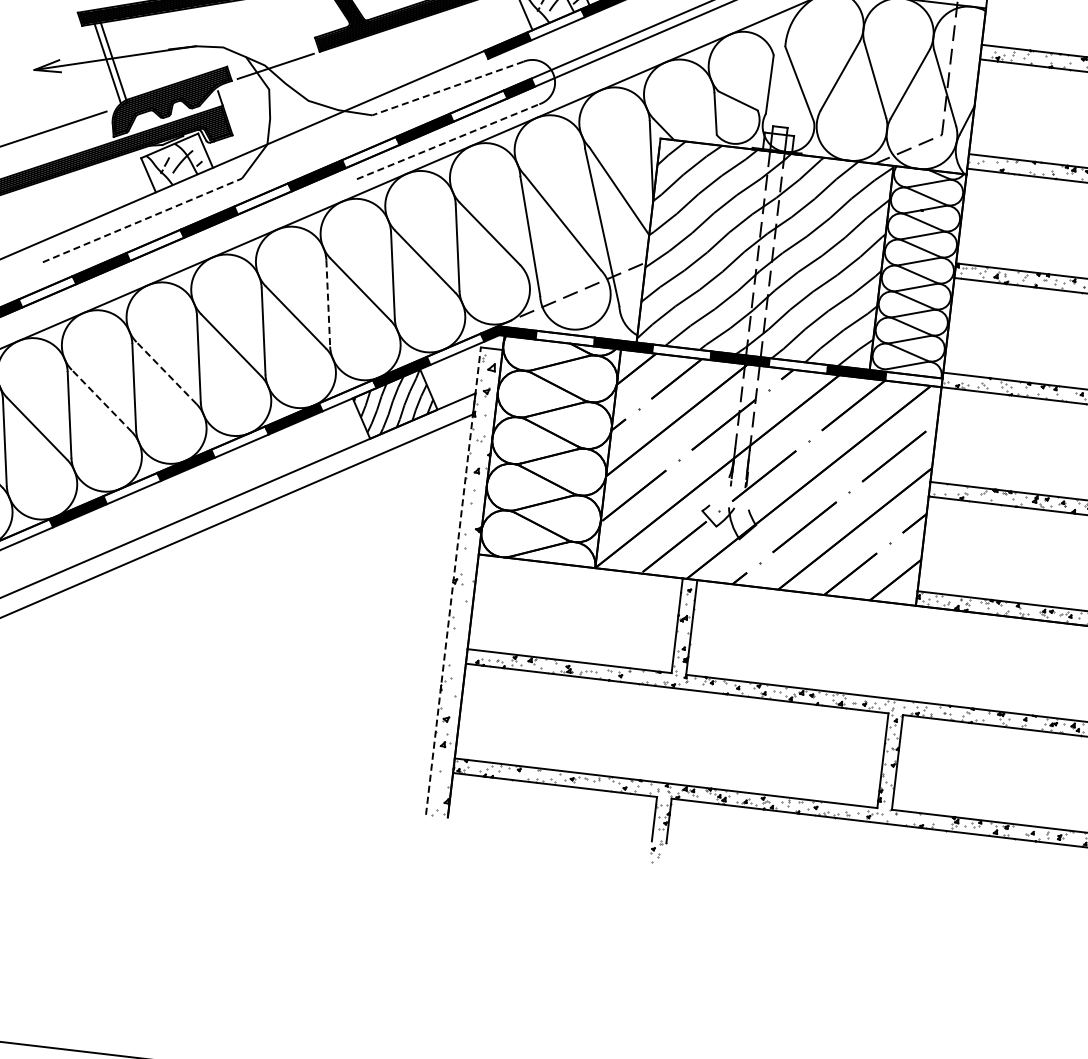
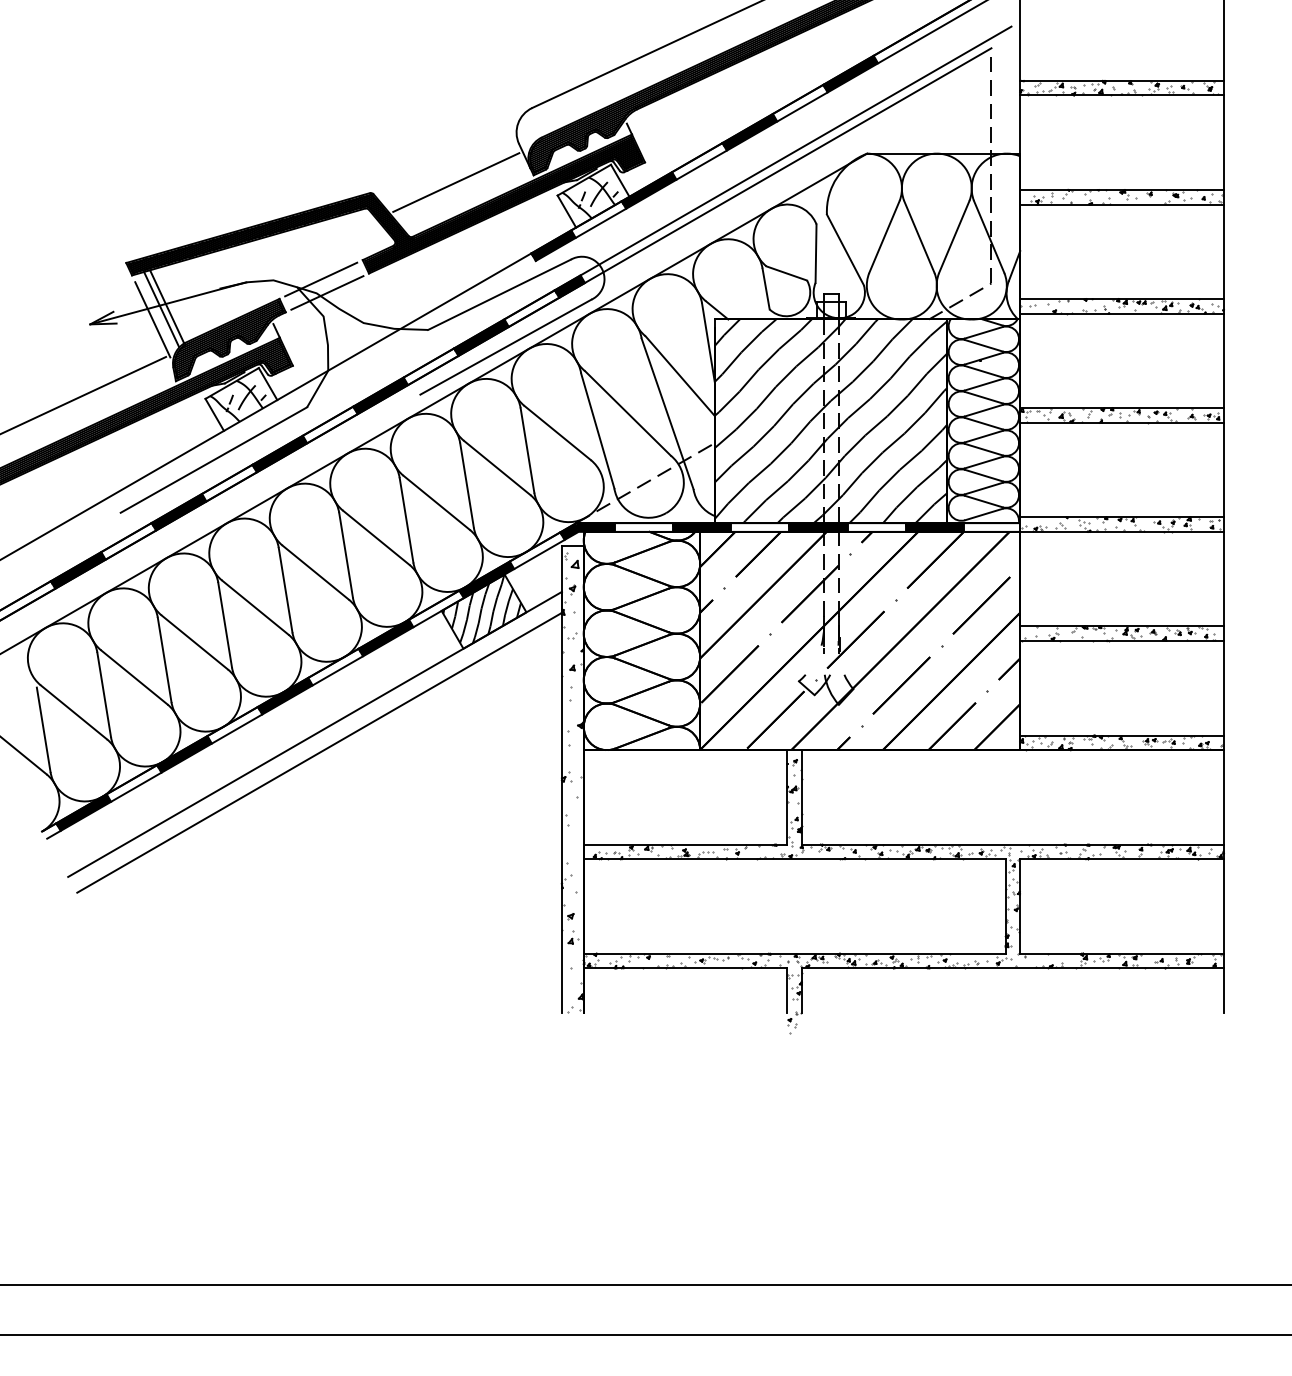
line: (271, 52) -> (321, 279), added
line: (97, 72) -> (152, 319), added
line: (447, 88) -> (499, 294), dashed -> solid
line: (447, 142) -> (505, 347), dashed -> solid
line: (143, 219) -> (214, 459), dashed -> solid
line: (328, 303) -> (406, 520), dashed -> solid
line: (166, 373) -> (255, 607), dashed -> solid
line: (101, 400) -> (194, 642), dashed -> solid
line: (453, 580) -> (561, 778), dashed -> solid

